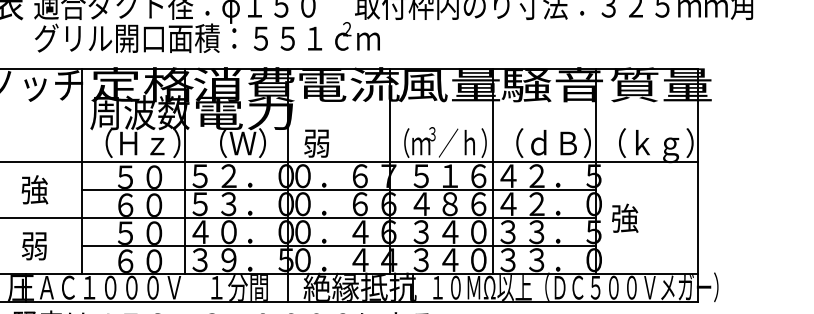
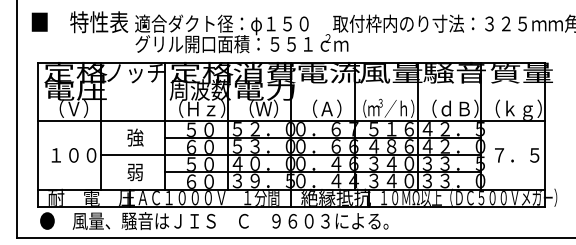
text: (336, 142) -> (321, 108), 弱 -> （Ａ）
text: (650, 218) -> (515, 155), 強 -> ７．５

